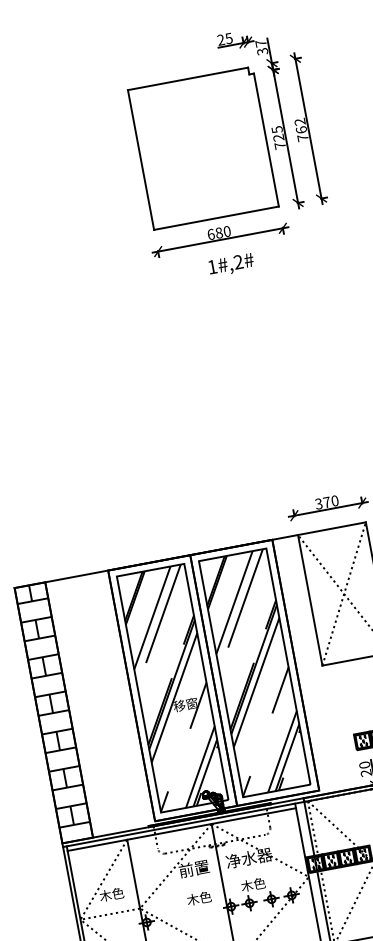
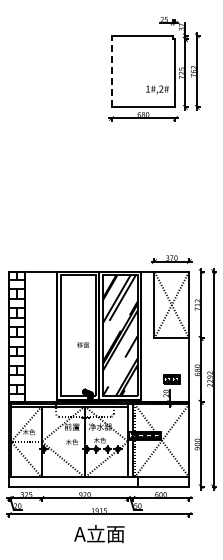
line: (140, 159) -> (111, 71), solid -> dashed
text: (231, 264) -> (157, 89), moved
hatch: (172, 687) -> (78, 335), removed

